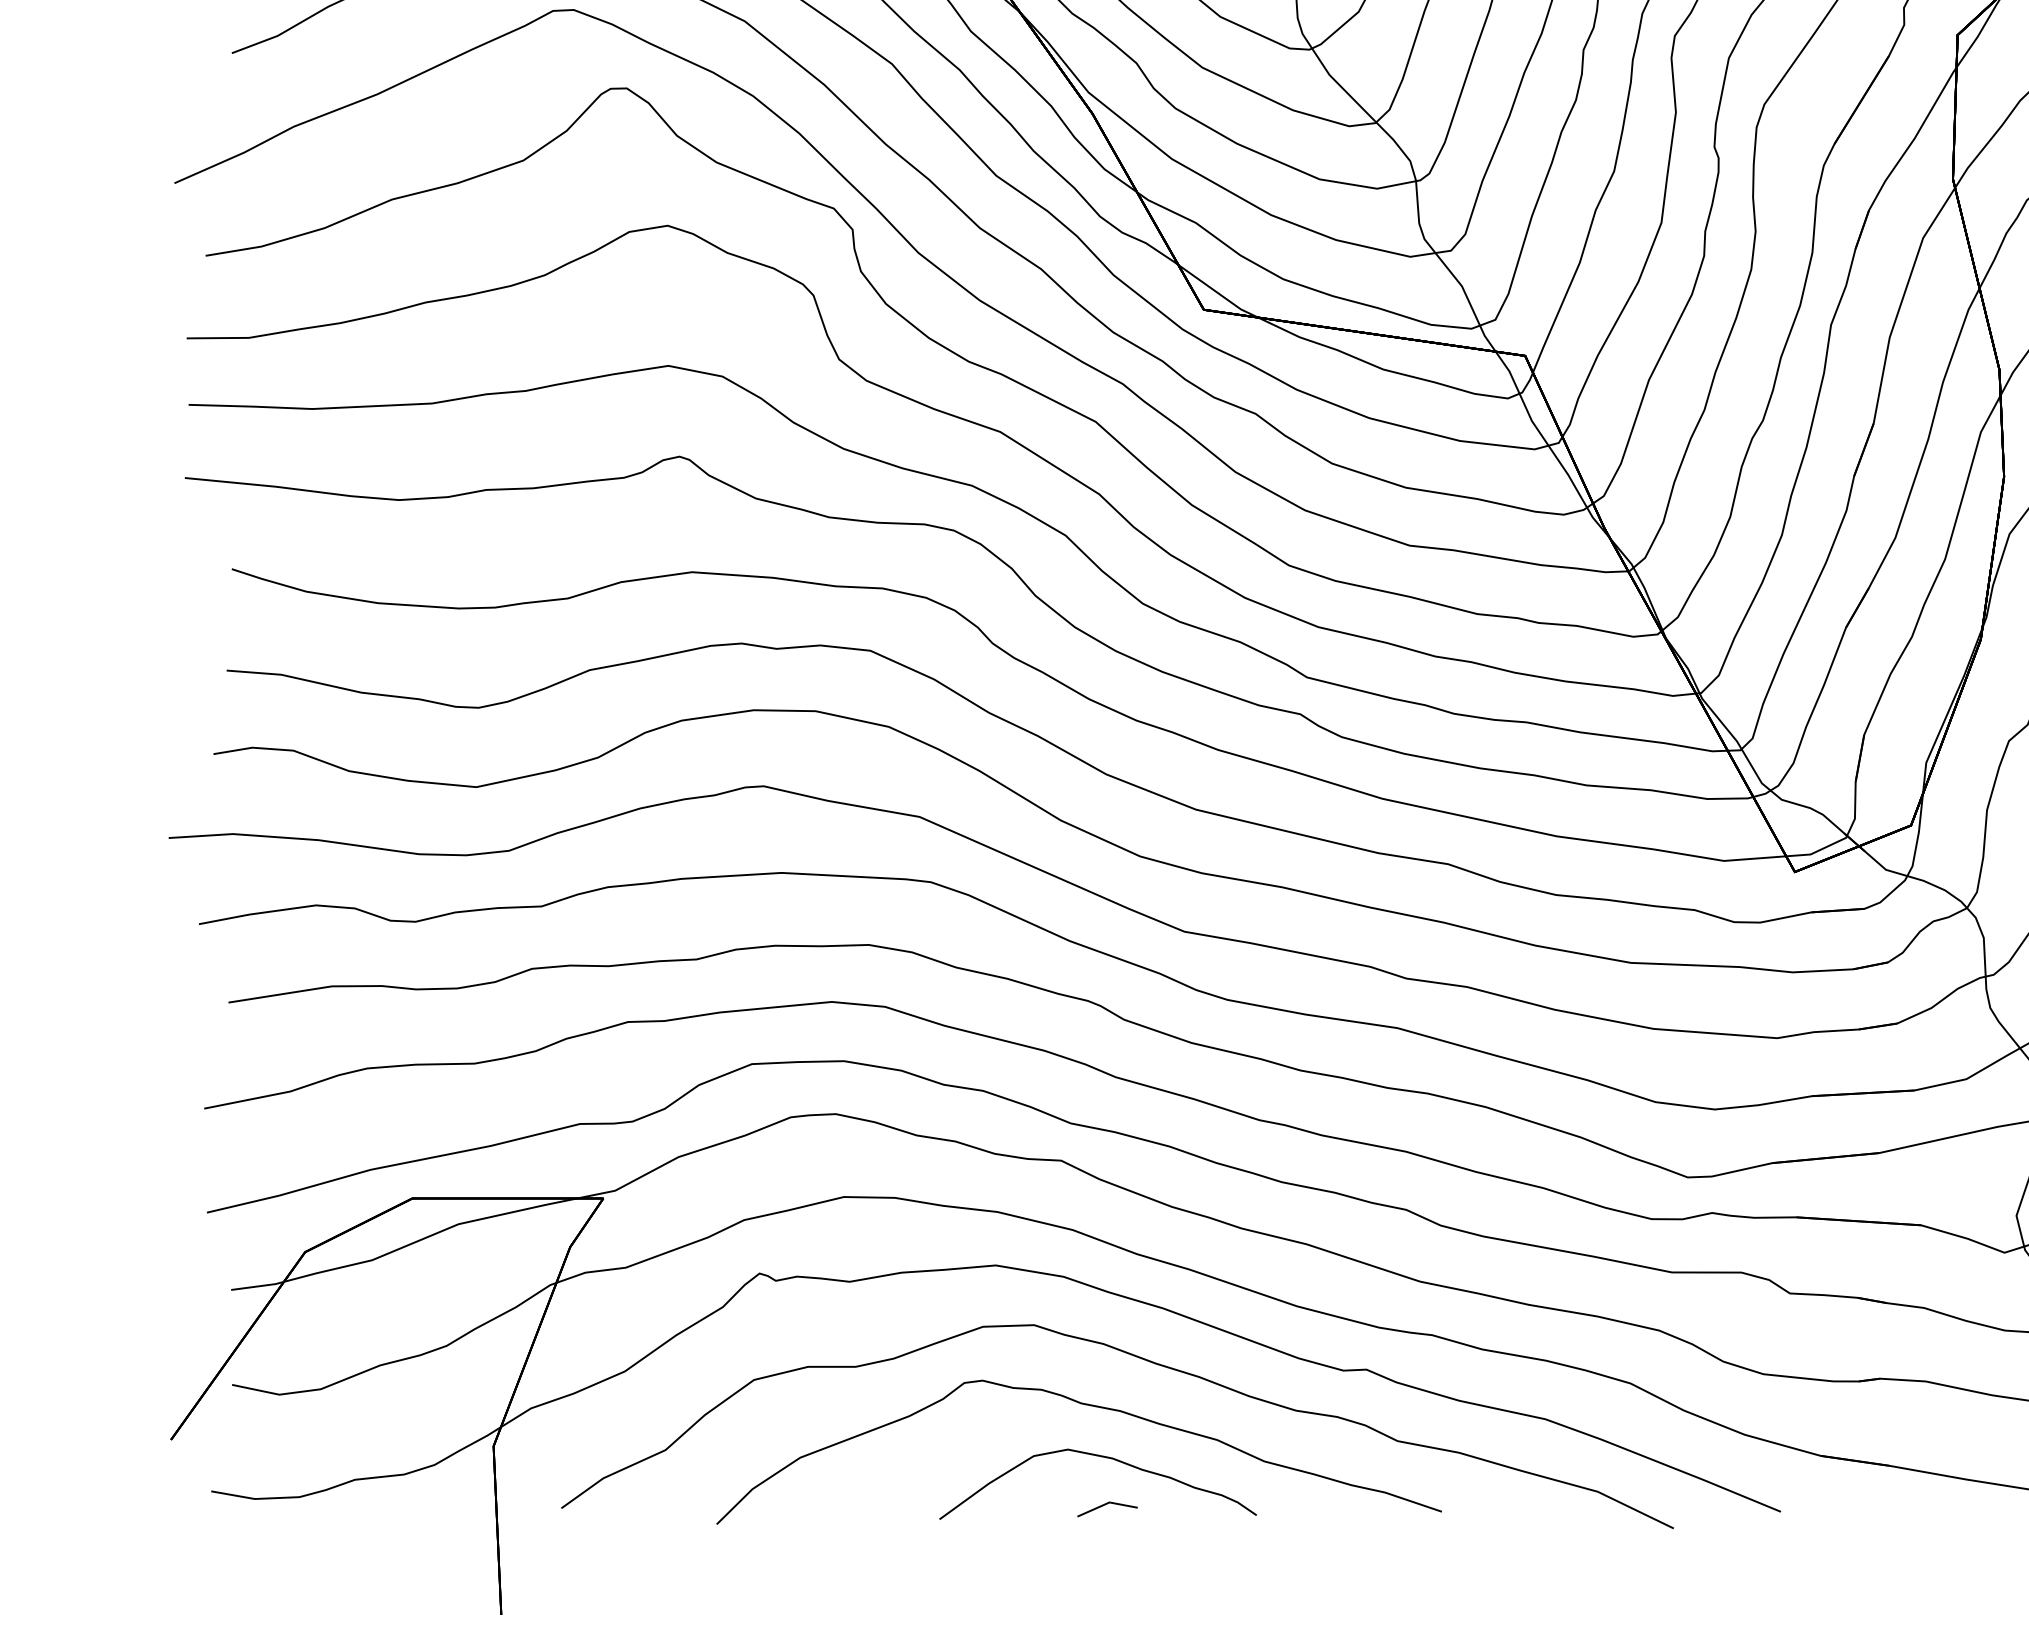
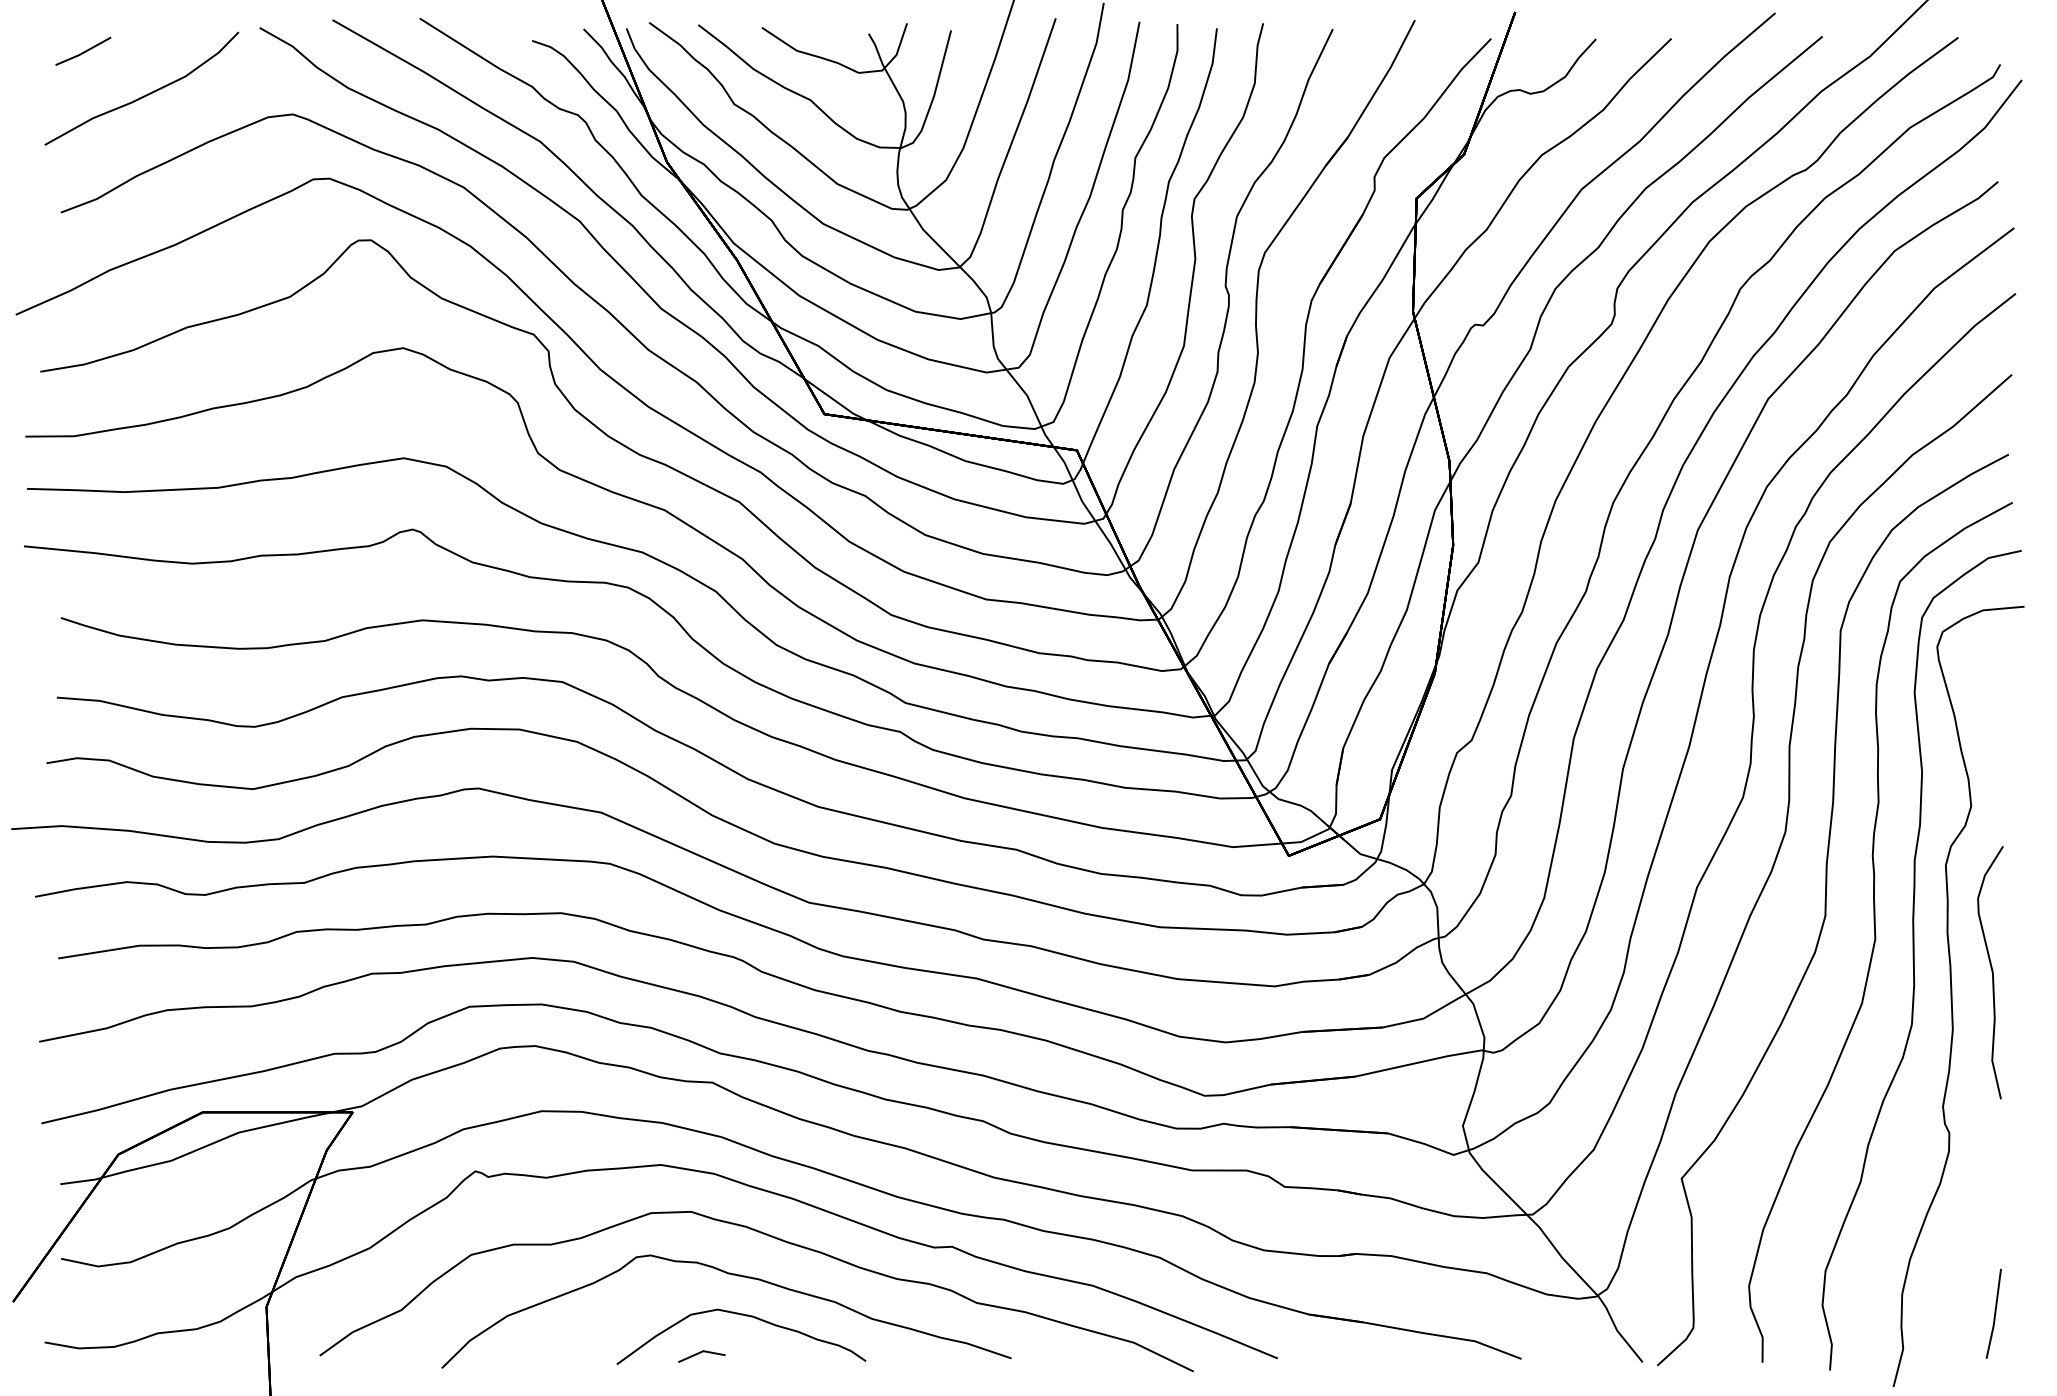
part: (1107, 1509) -> (701, 1356), moved

